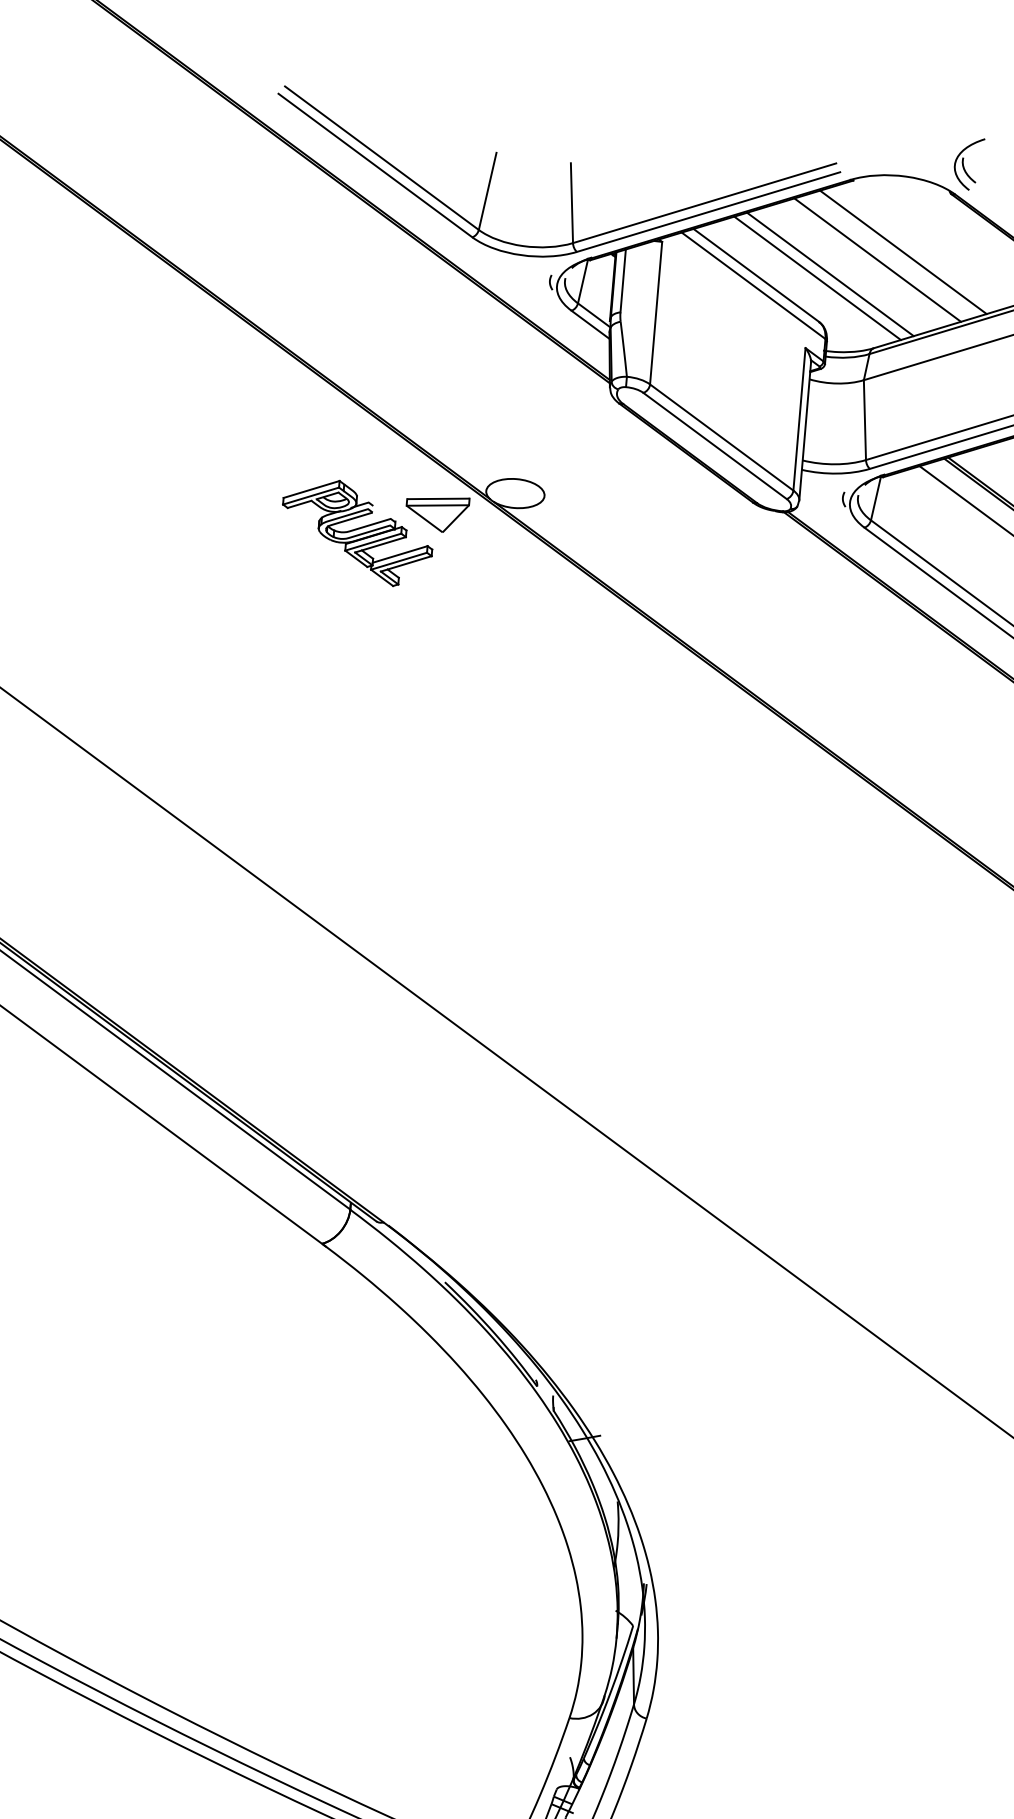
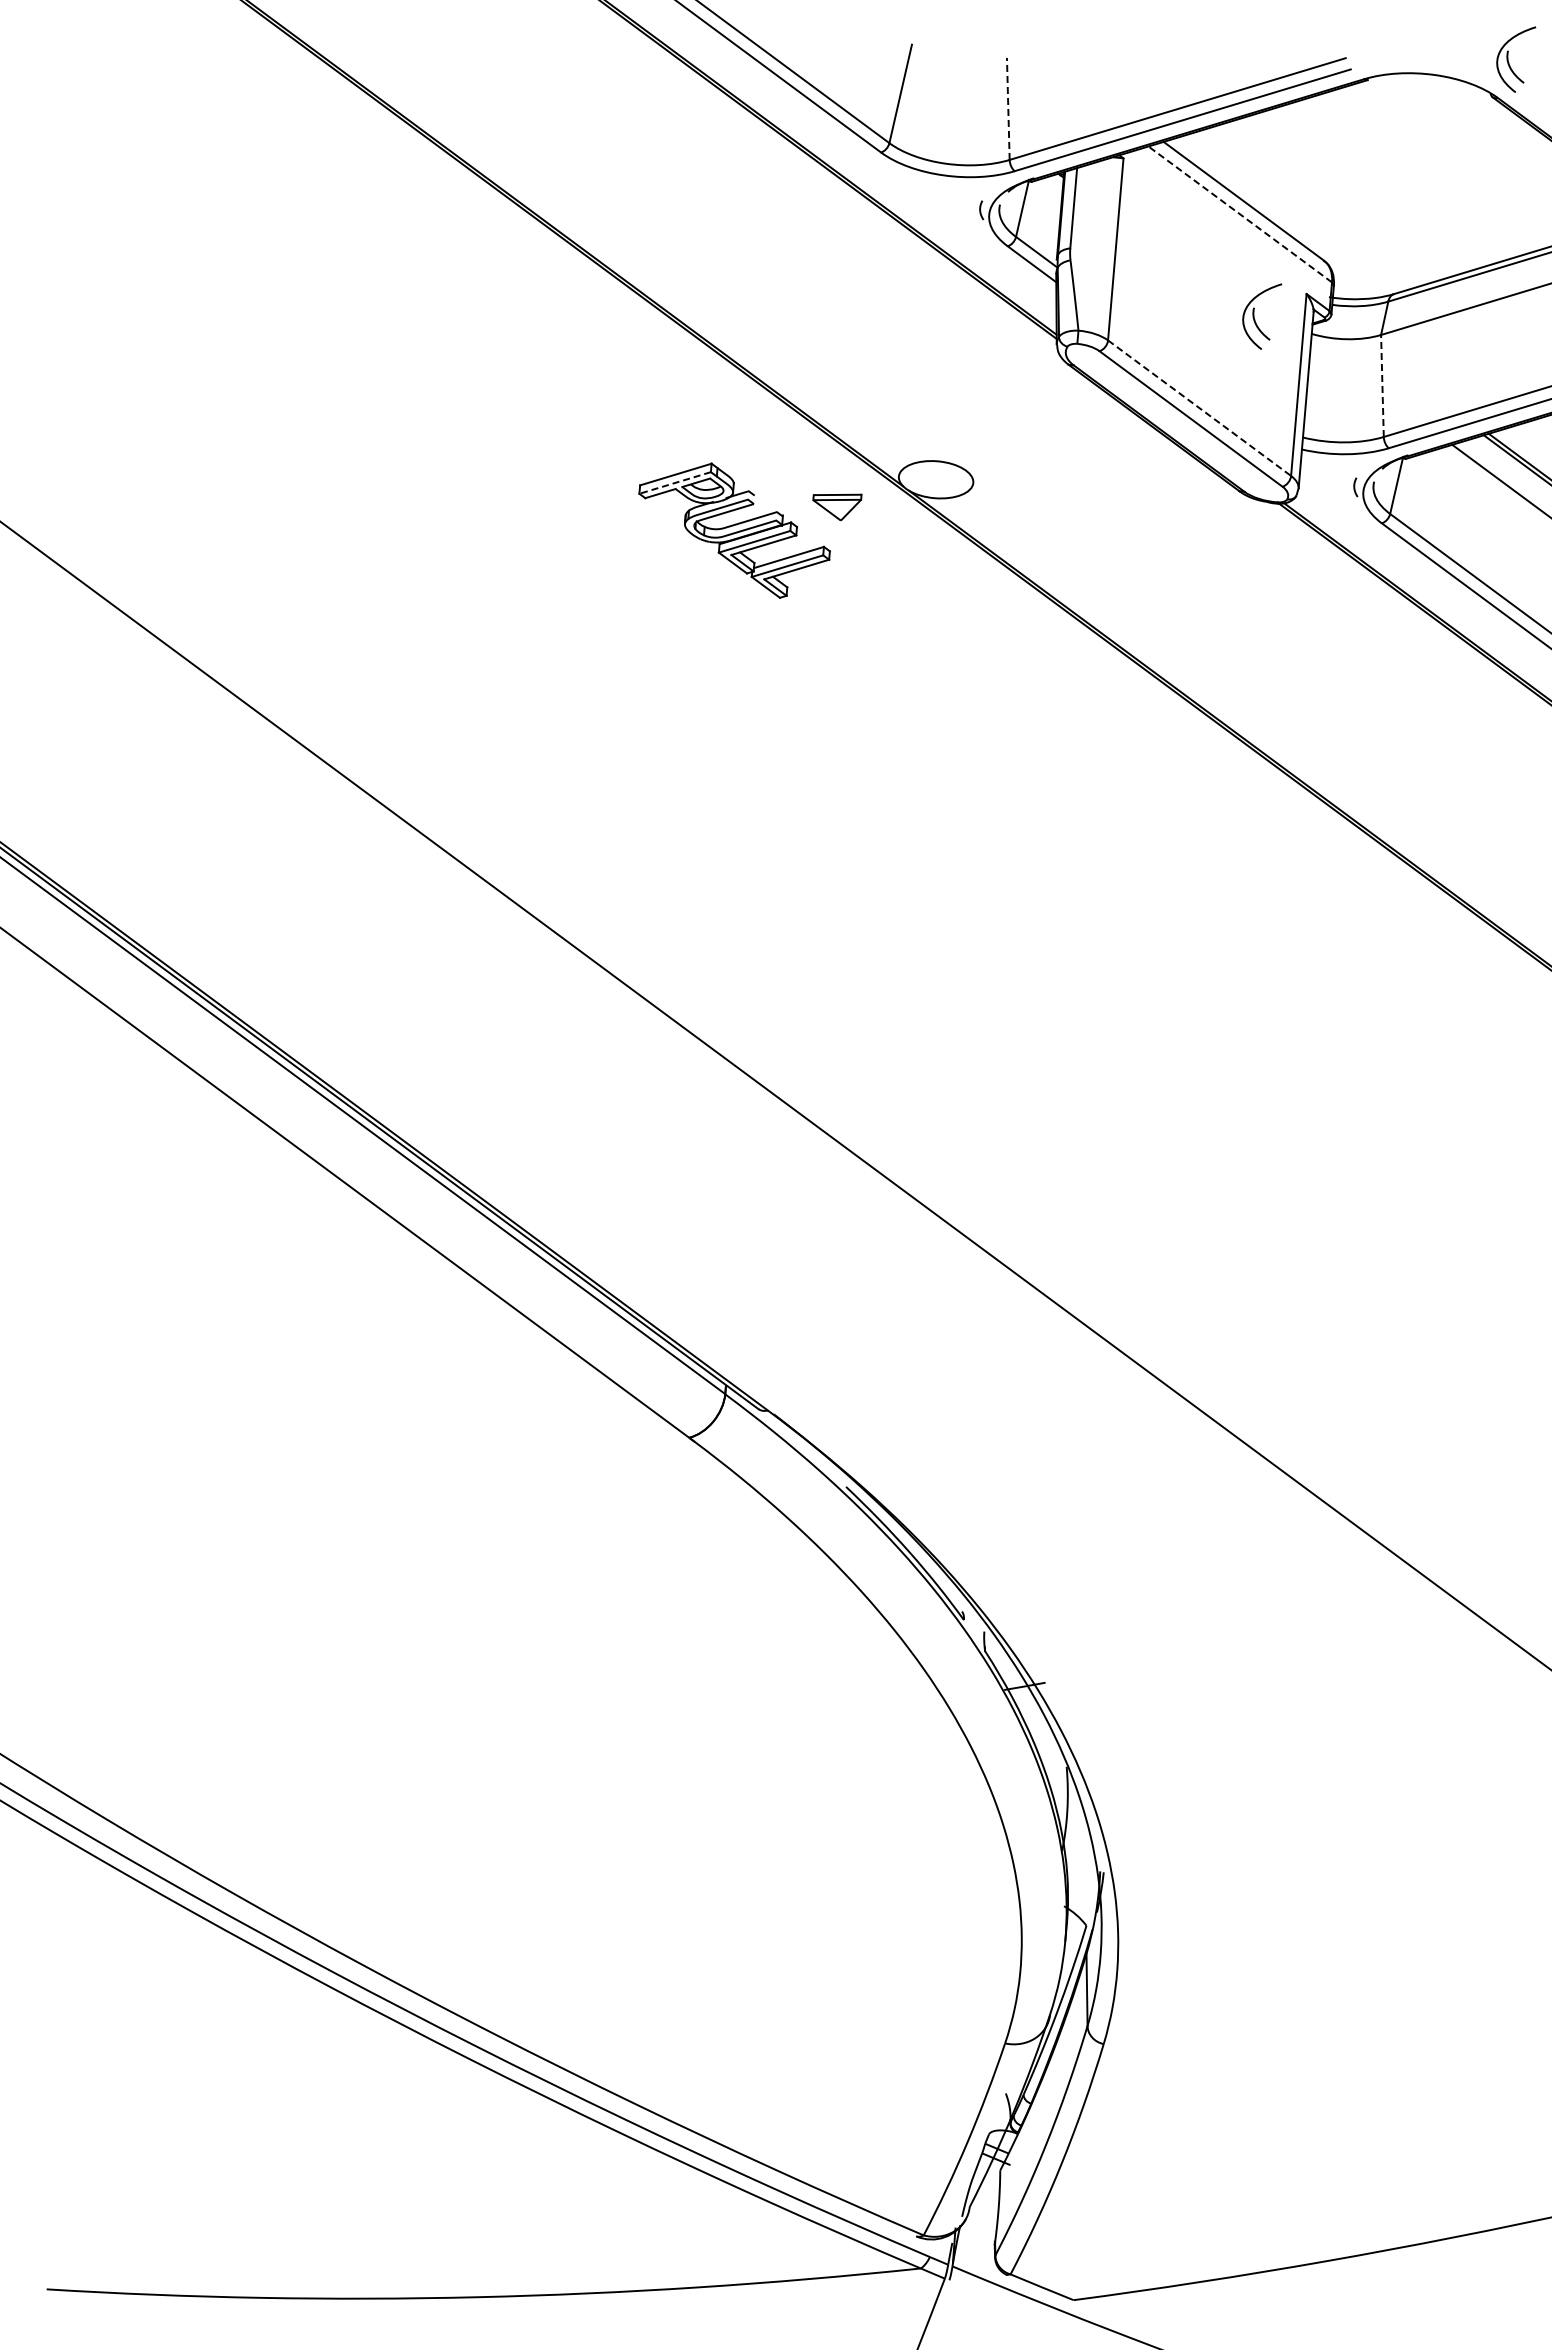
line: (572, 202) -> (1008, 108), solid -> dashed
line: (903, 252) -> (1431, 171), removed
line: (877, 259) -> (1398, 181), removed
line: (830, 274) -> (1338, 199), removed
line: (817, 278) -> (1321, 204), removed
line: (753, 285) -> (1239, 214), solid -> dashed
part: (765, 368) -> (1255, 319), added
line: (864, 419) -> (1382, 385), solid -> dashed
line: (721, 437) -> (1199, 408), solid -> dashed
line: (310, 496) -> (674, 483), solid -> dashed
part: (438, 515) -> (837, 507), size x0.6

